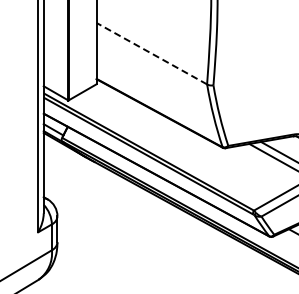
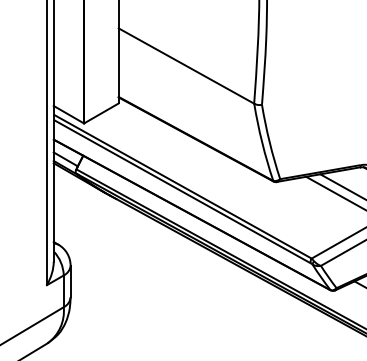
line: (151, 53) -> (185, 65), dashed -> solid

